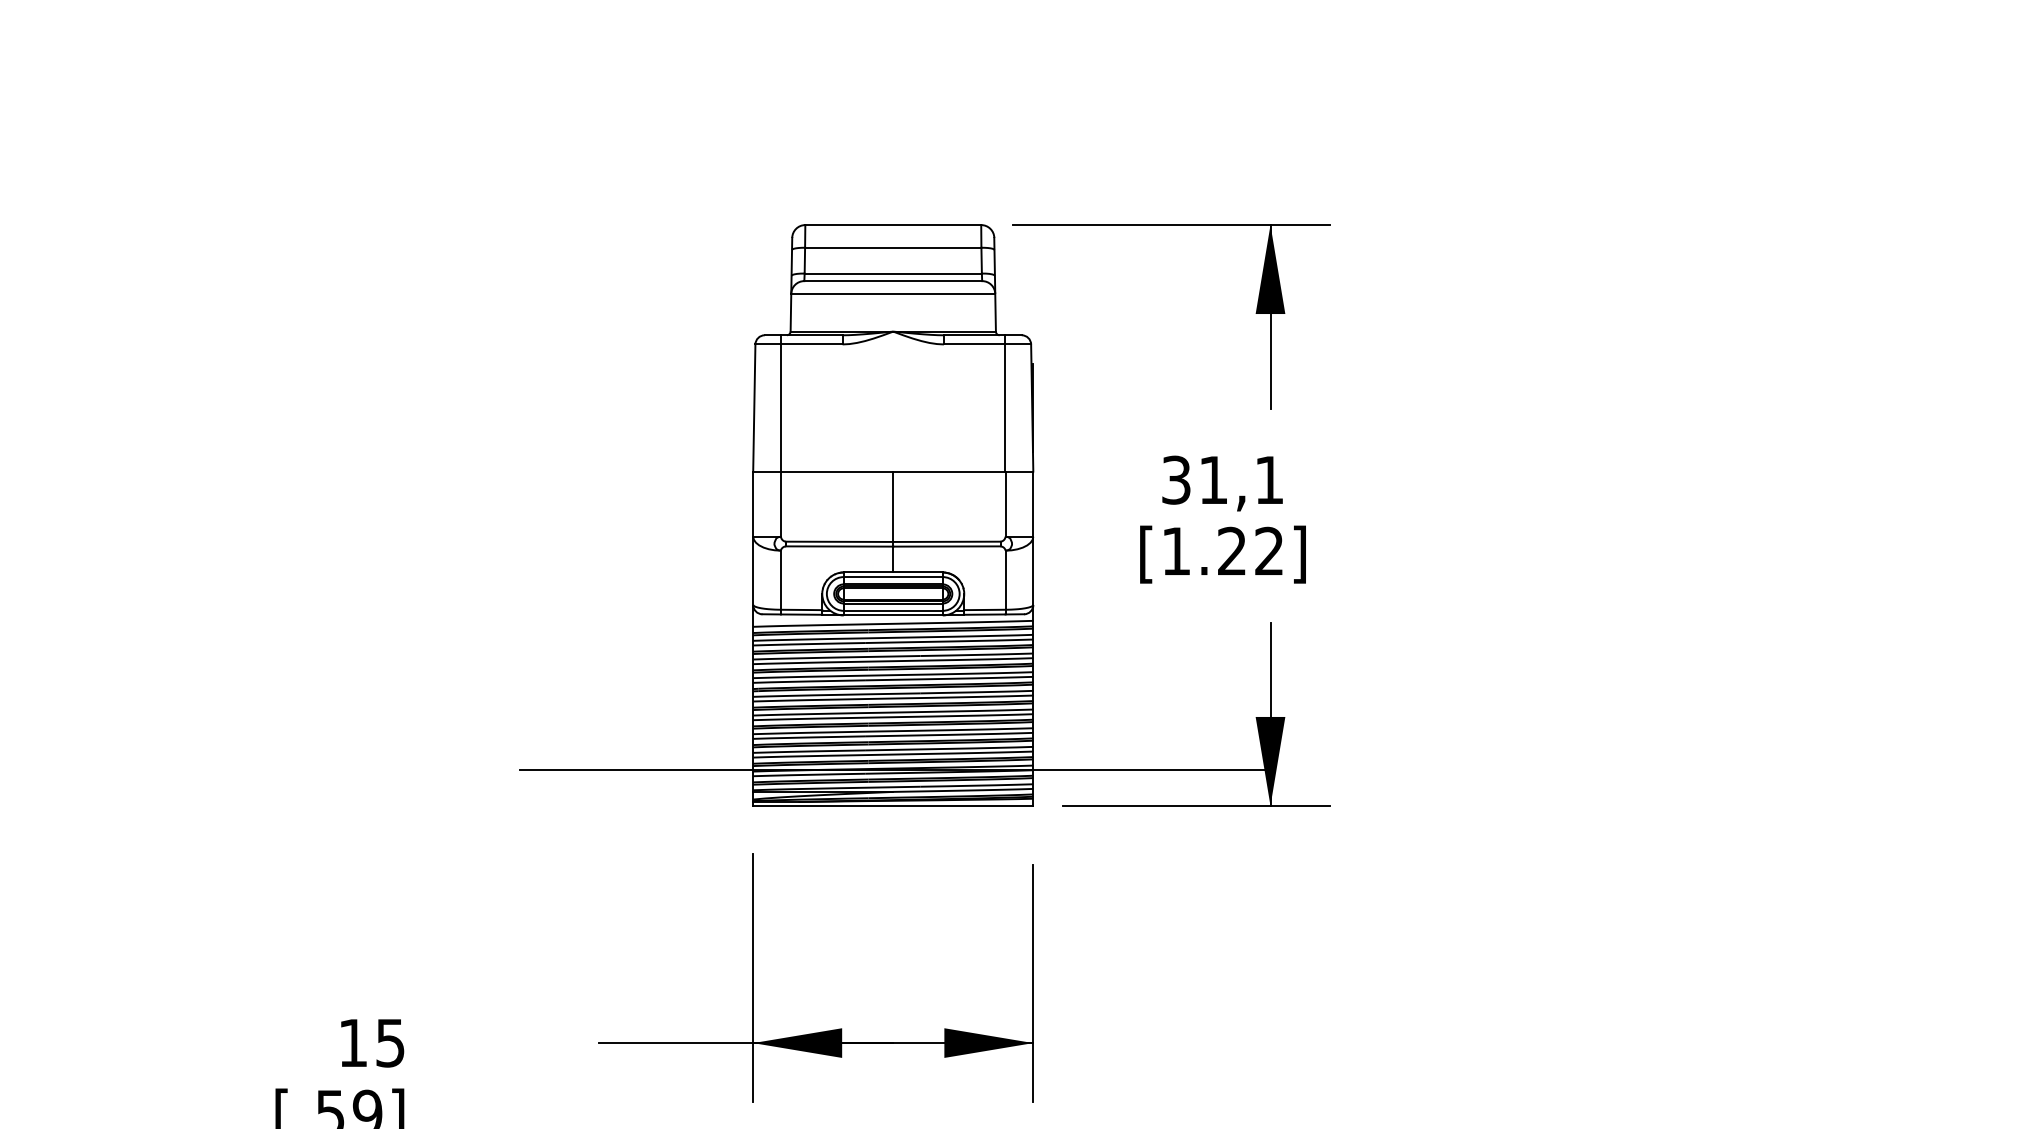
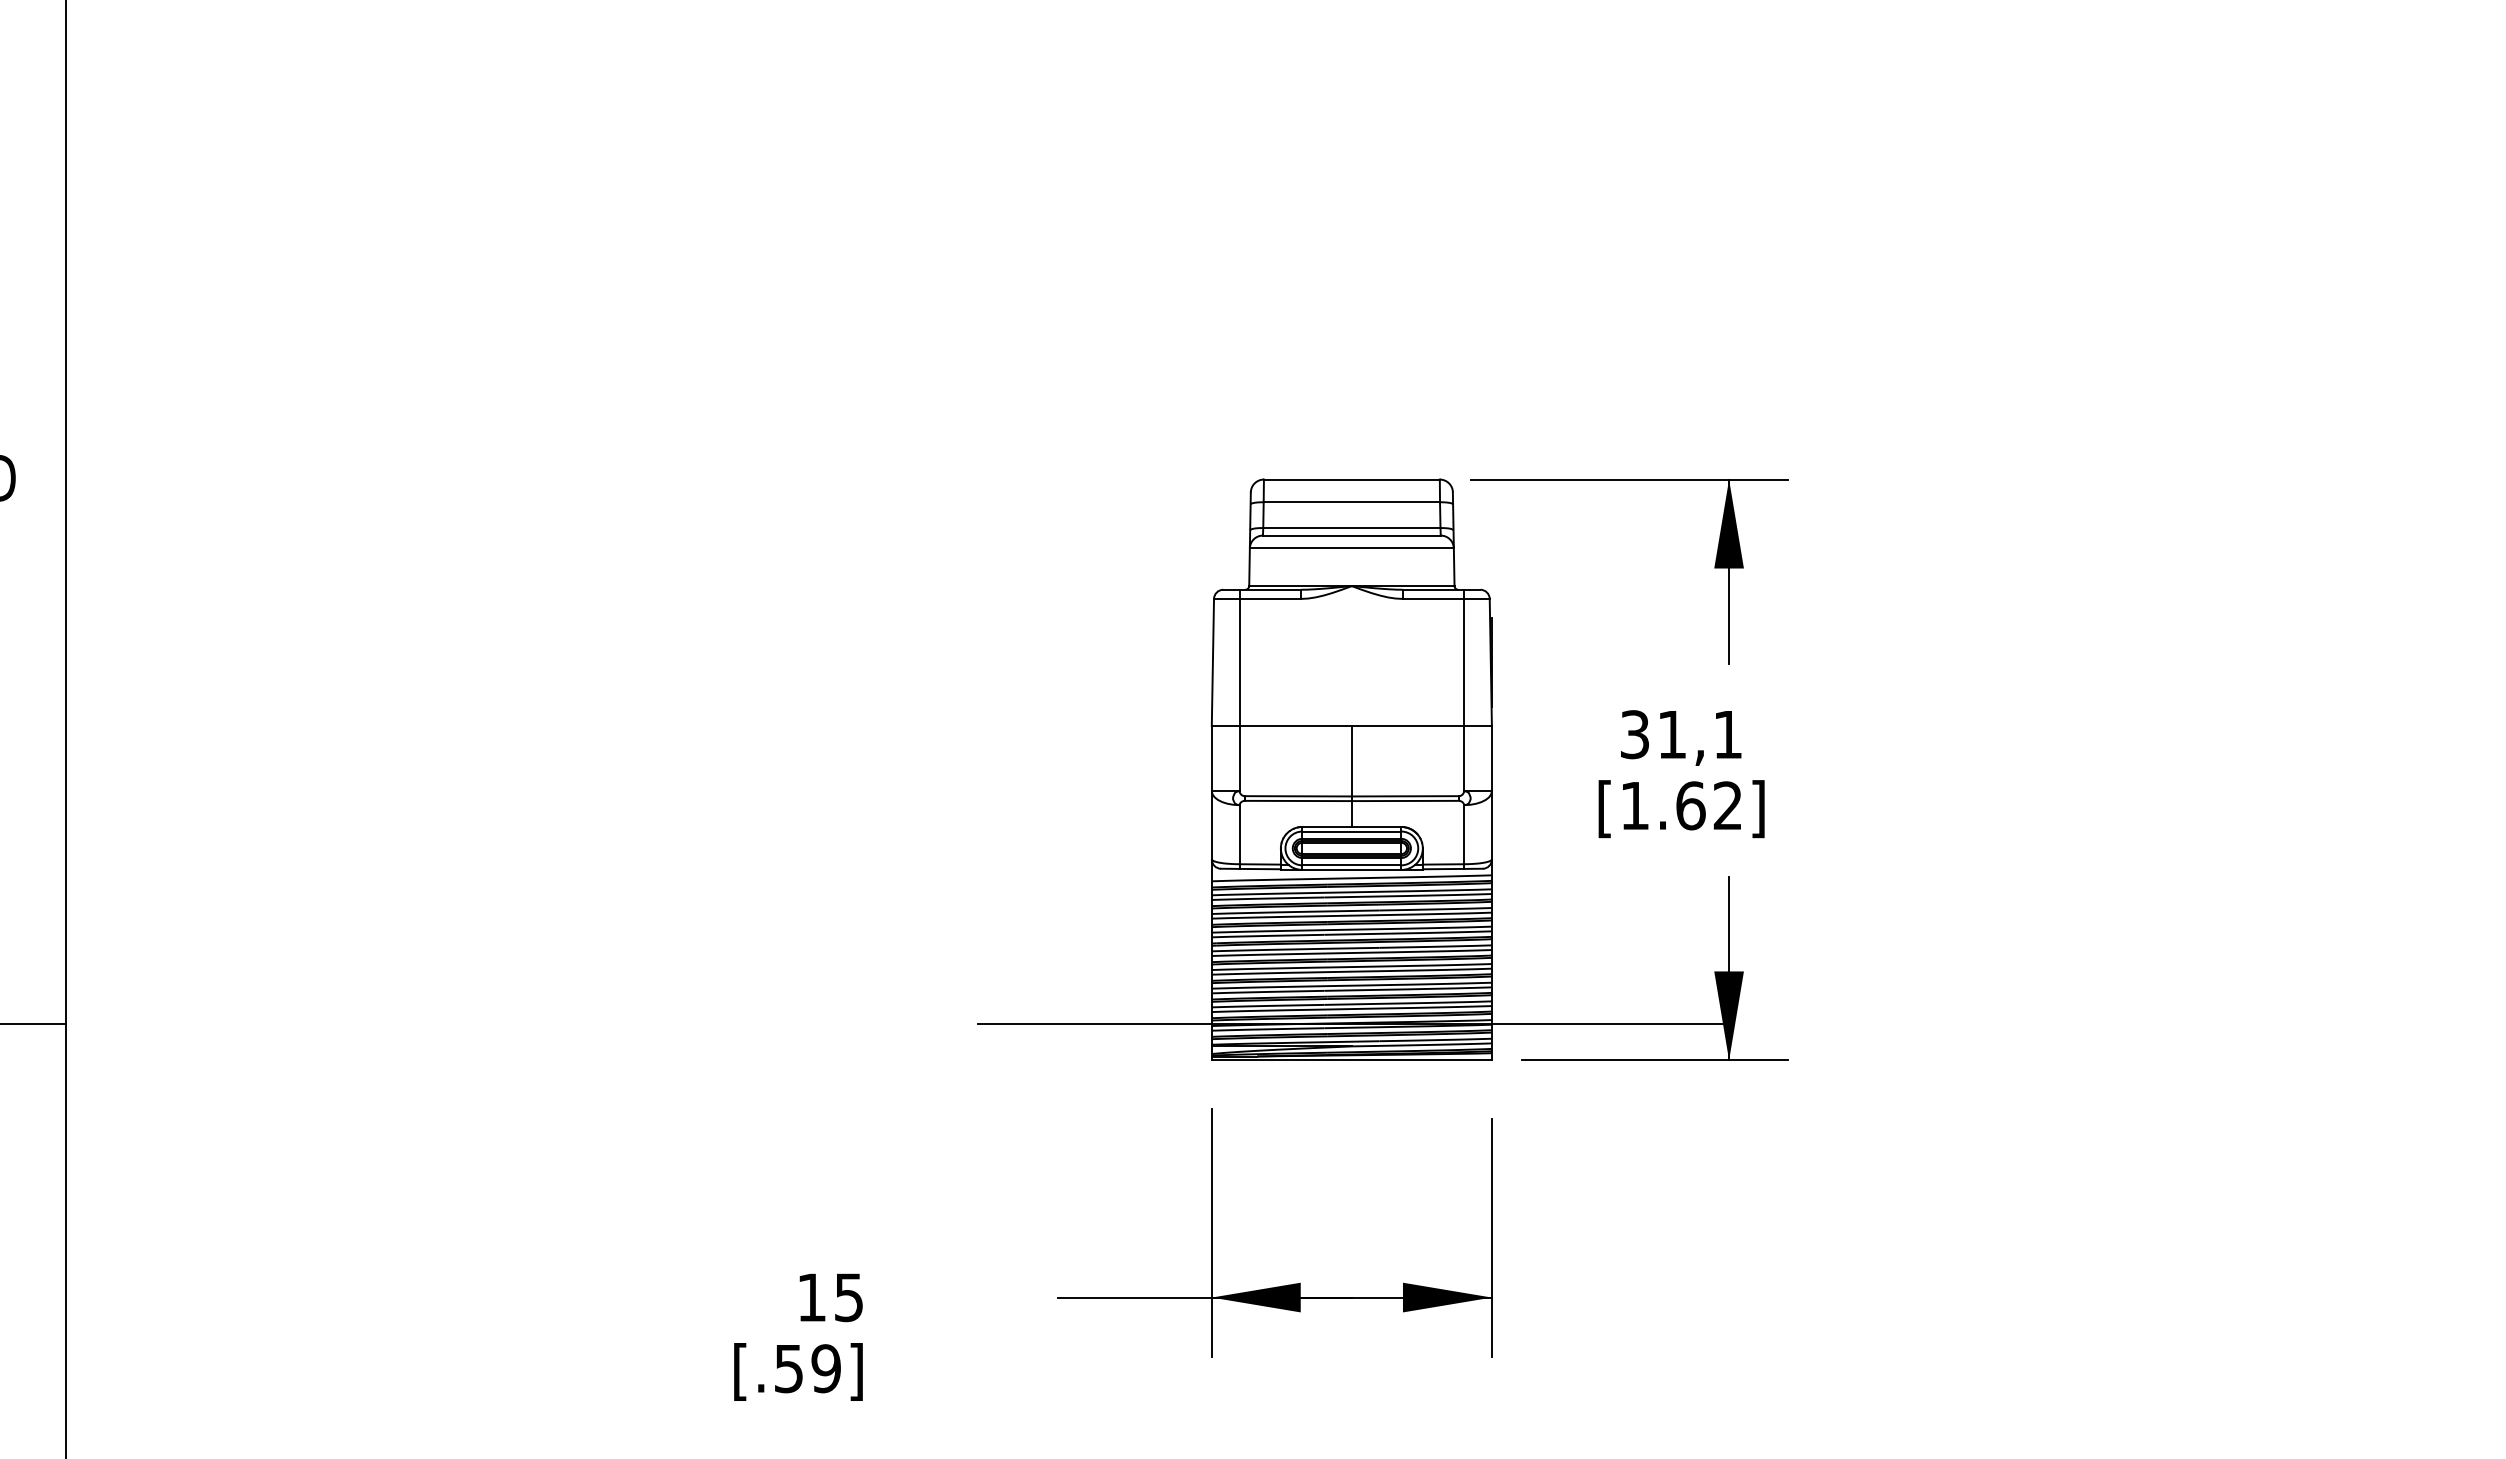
text: (1231, 551) -> (1690, 805), [1.22] -> [1.62]

